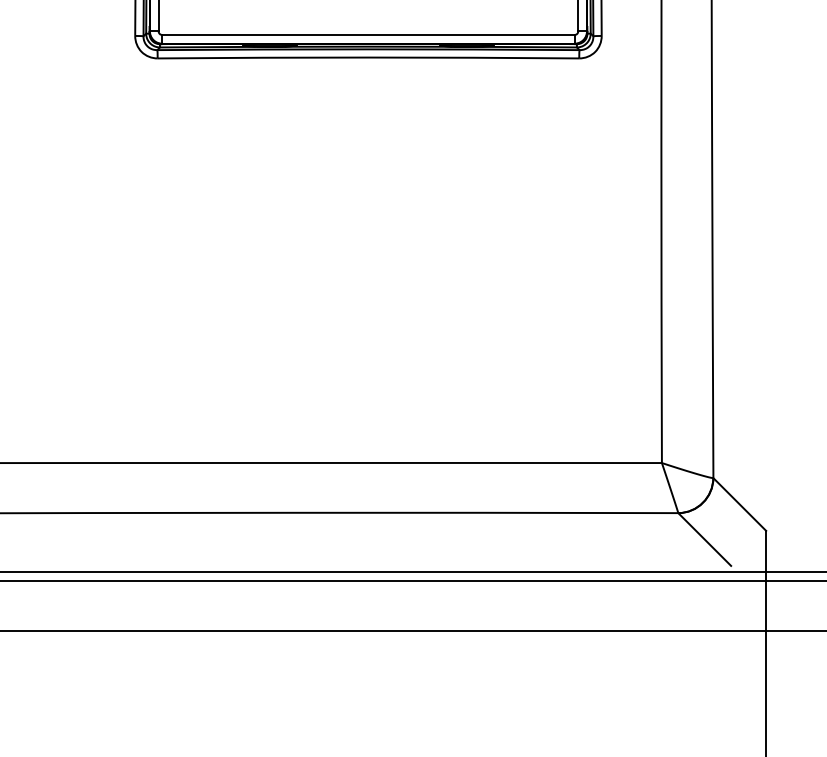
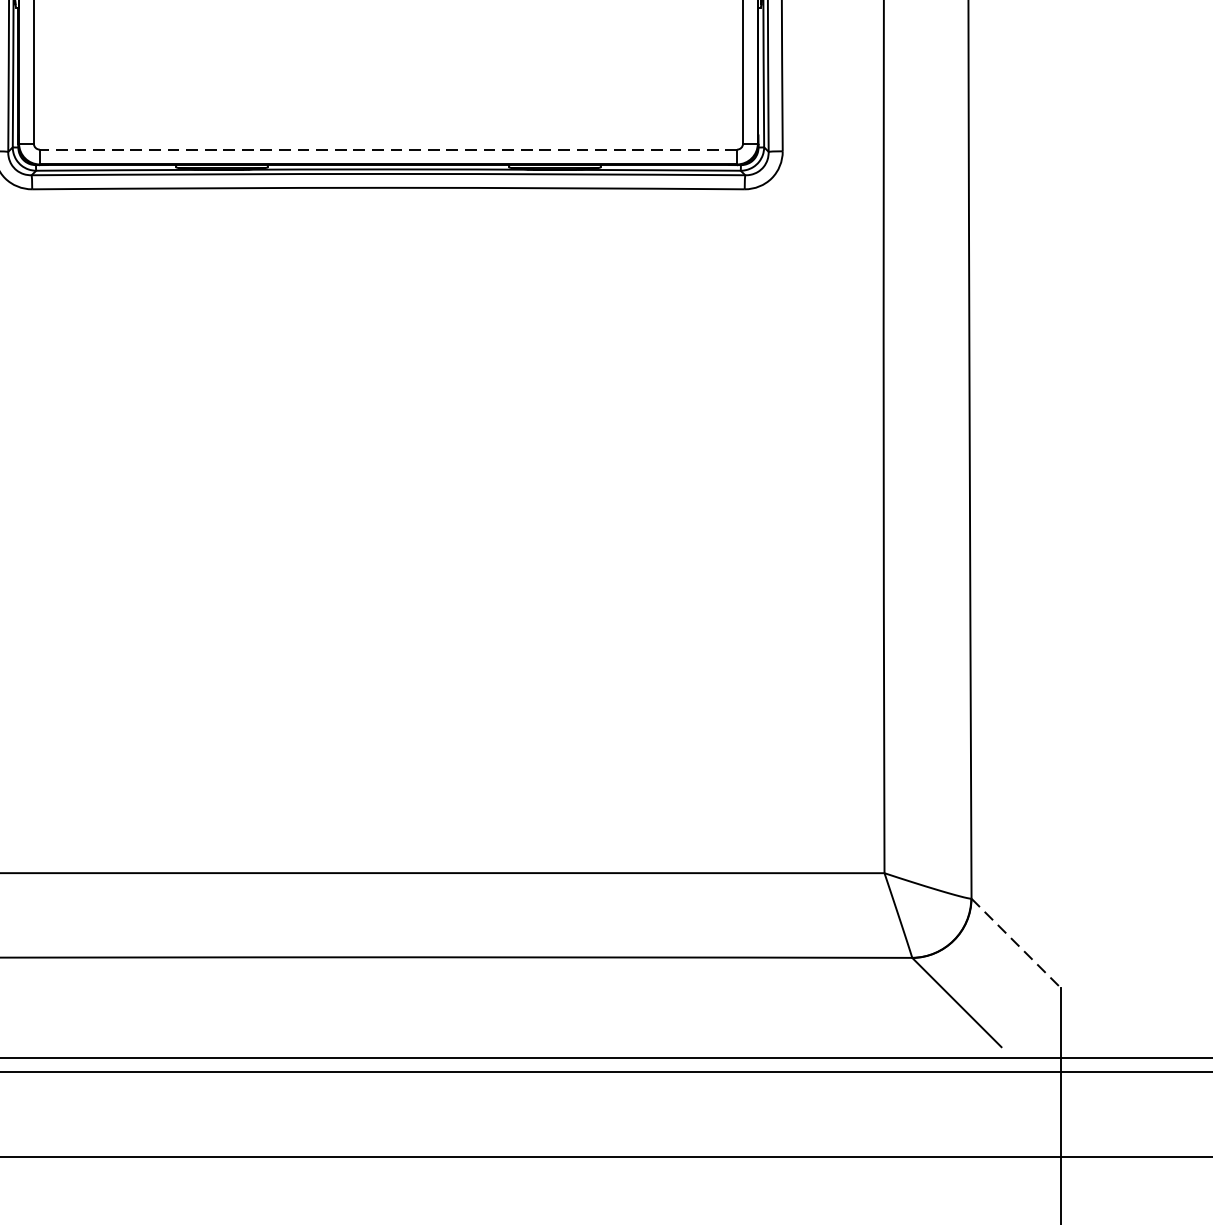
line: (367, 34) -> (386, 148), solid -> dashed
line: (740, 504) -> (1017, 943), solid -> dashed

